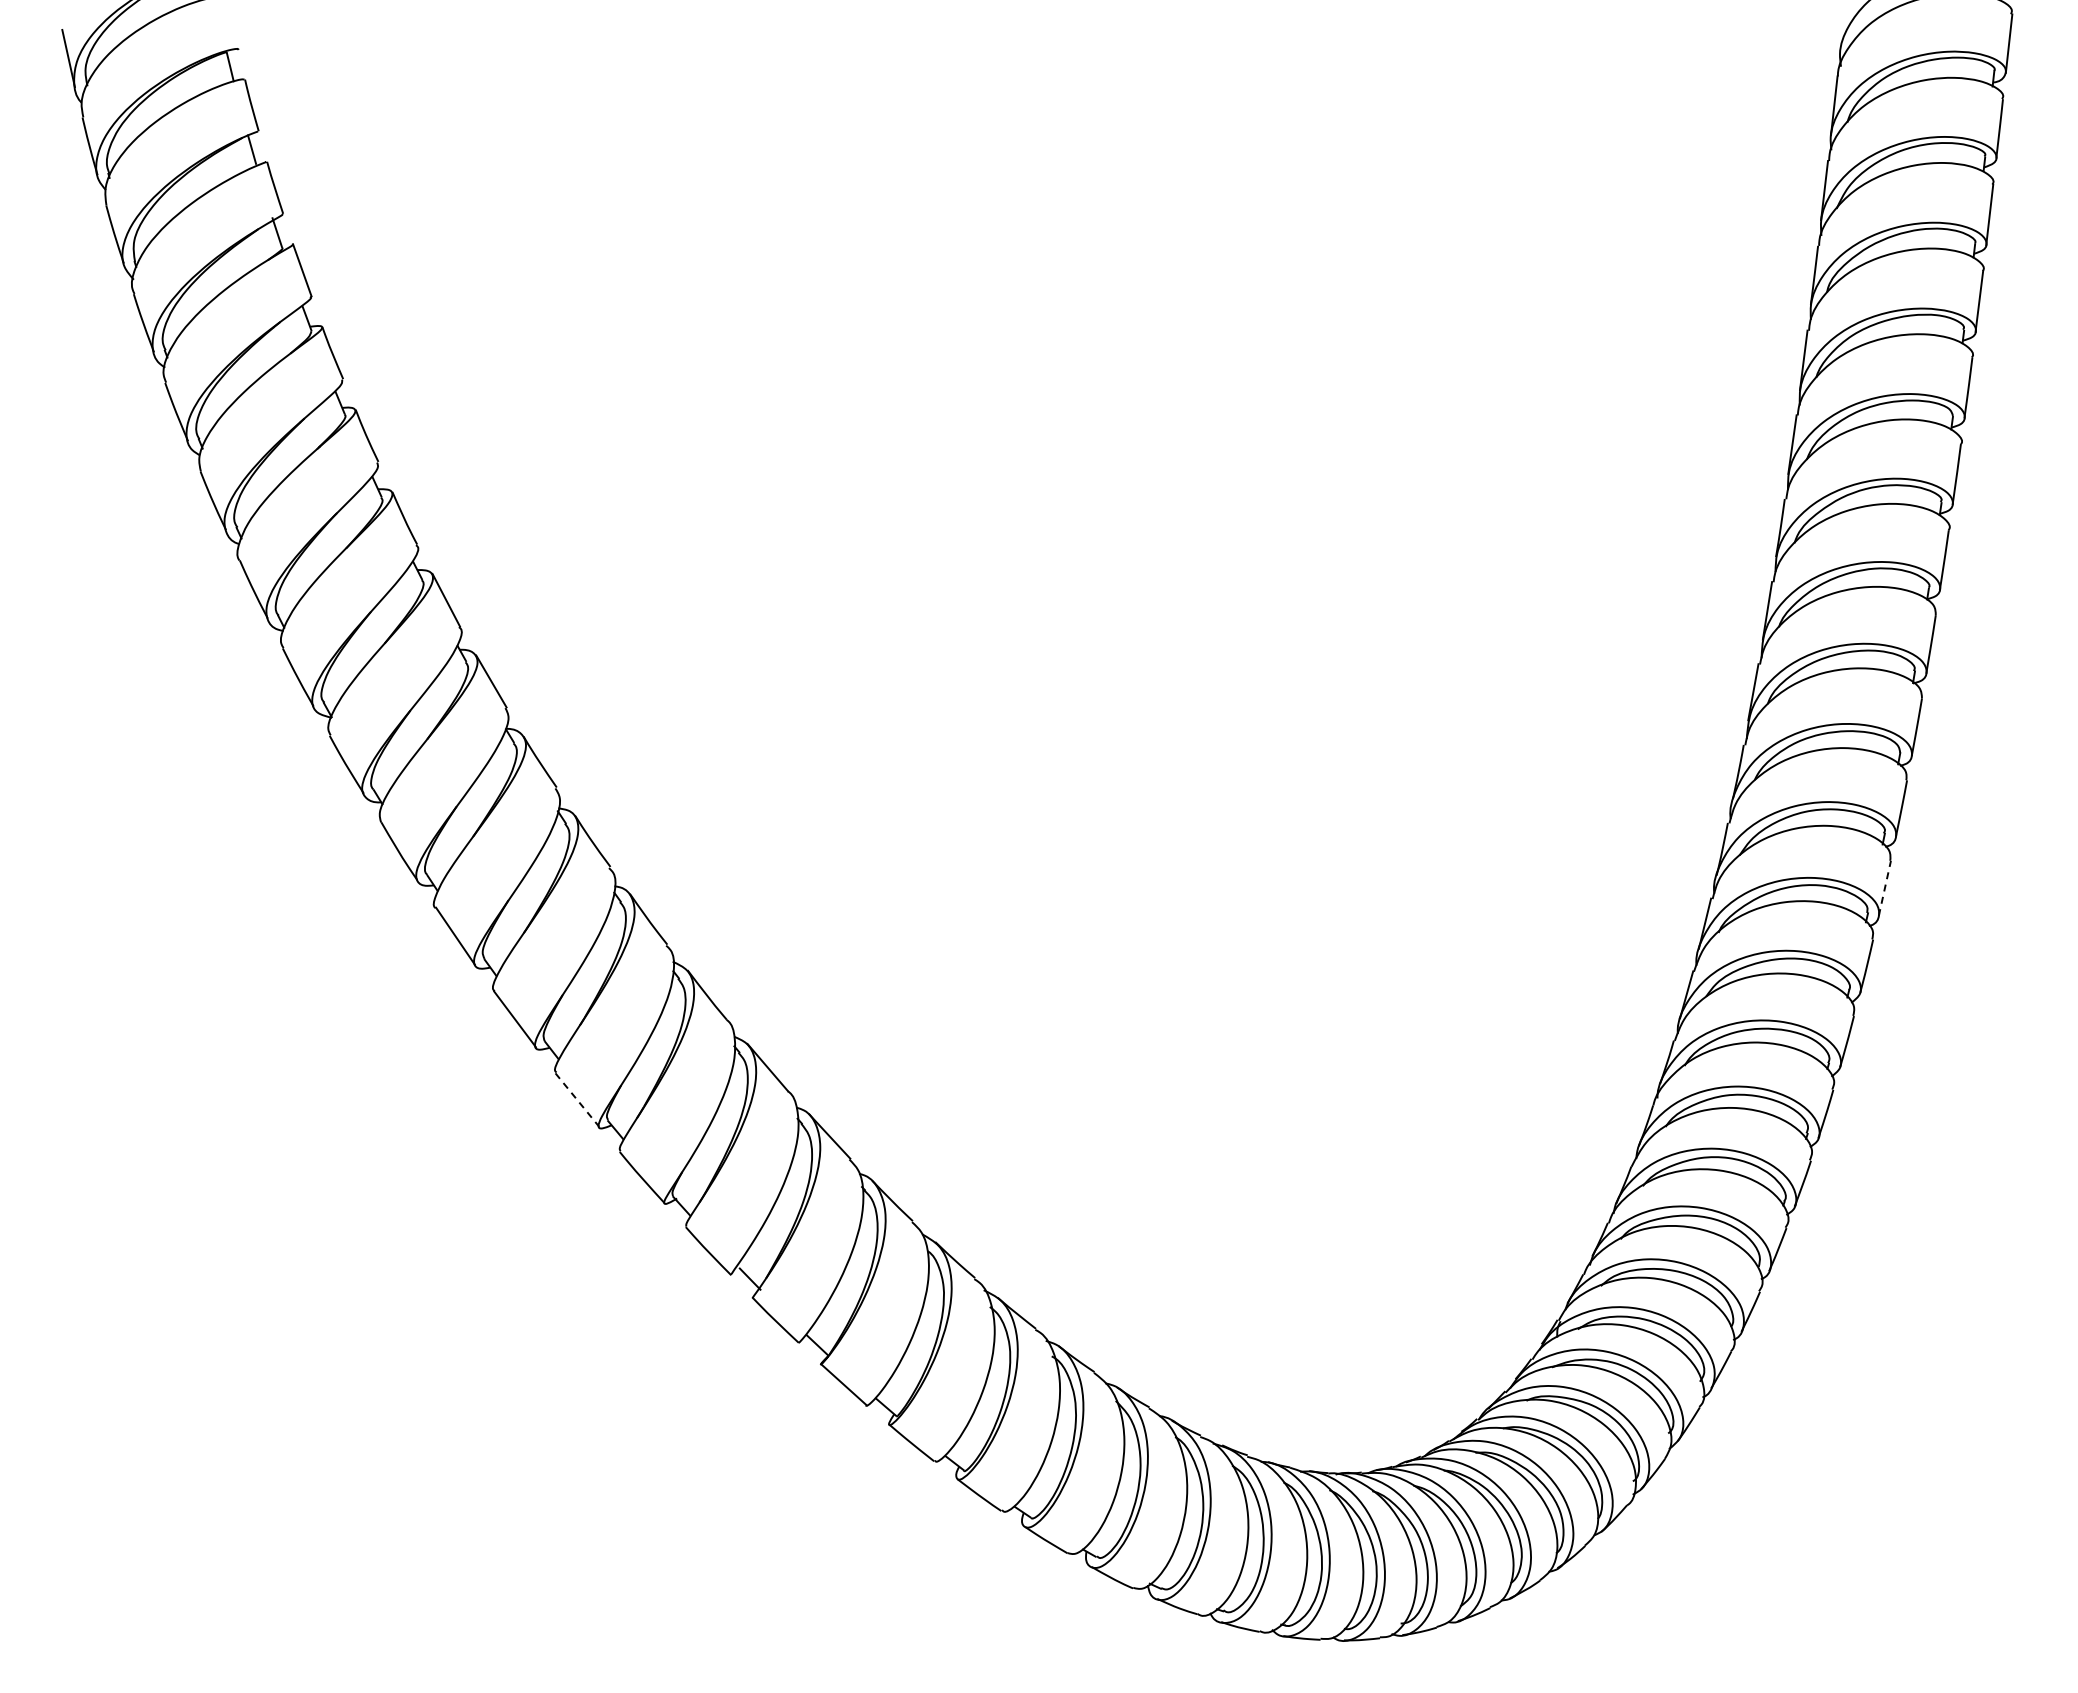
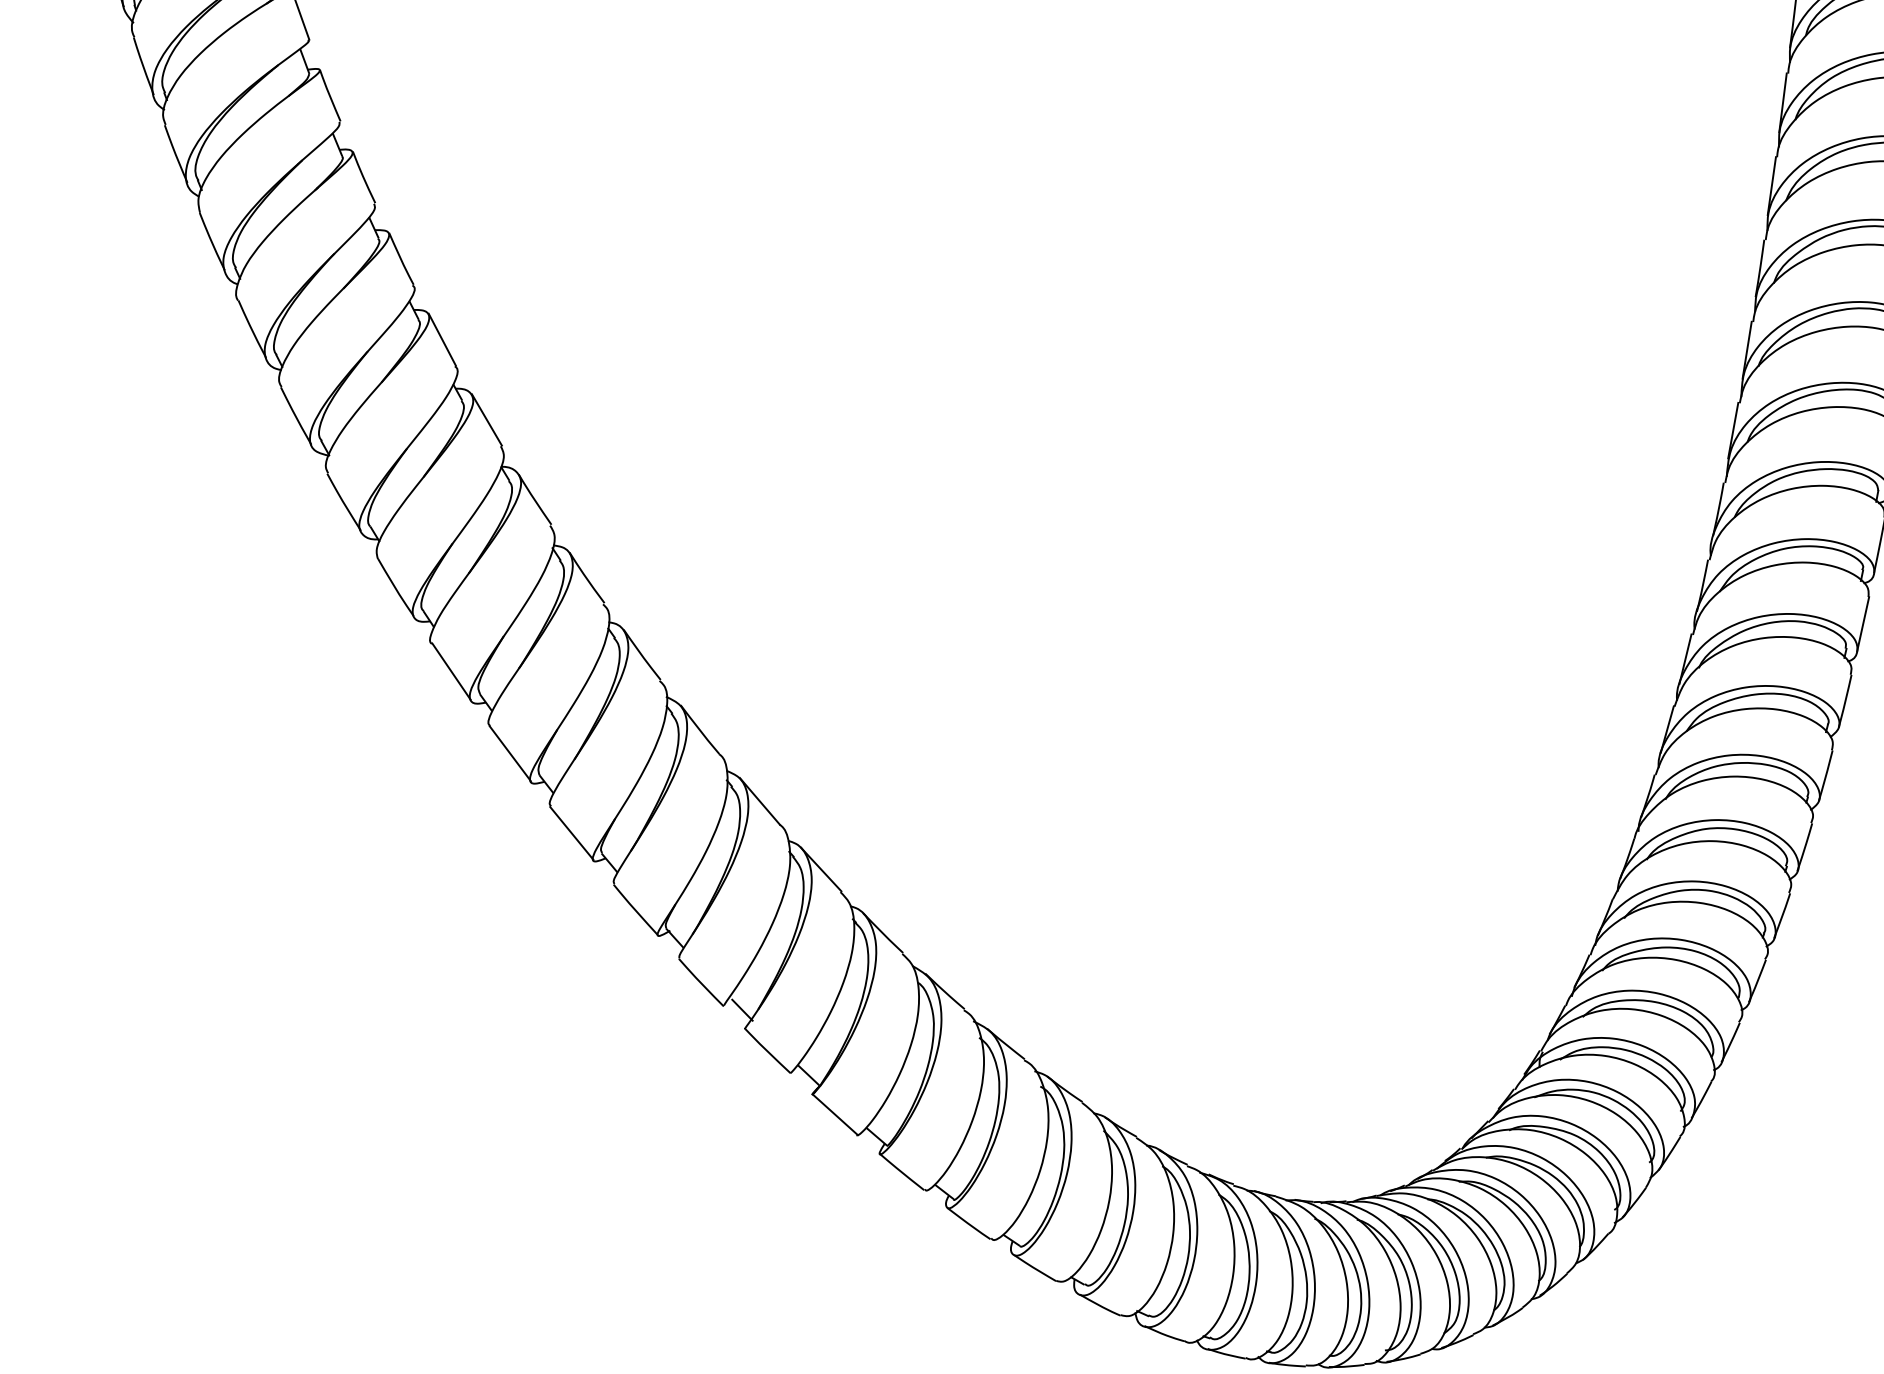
line: (1884, 887) -> (1862, 623), dashed -> solid
line: (577, 1100) -> (571, 833), dashed -> solid

